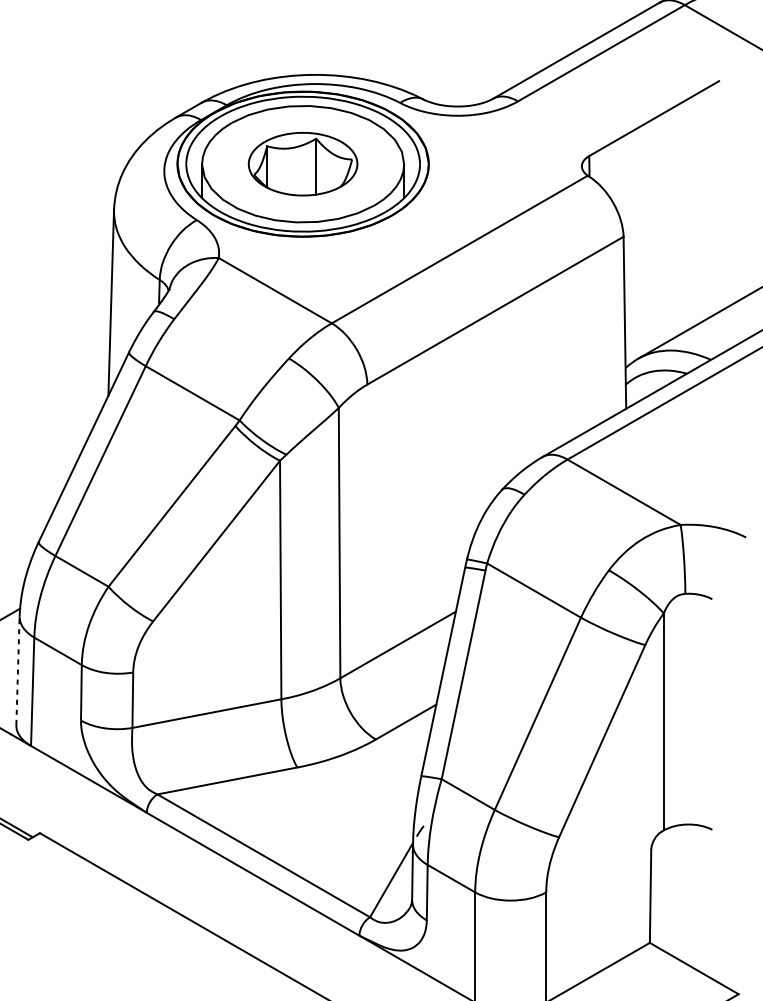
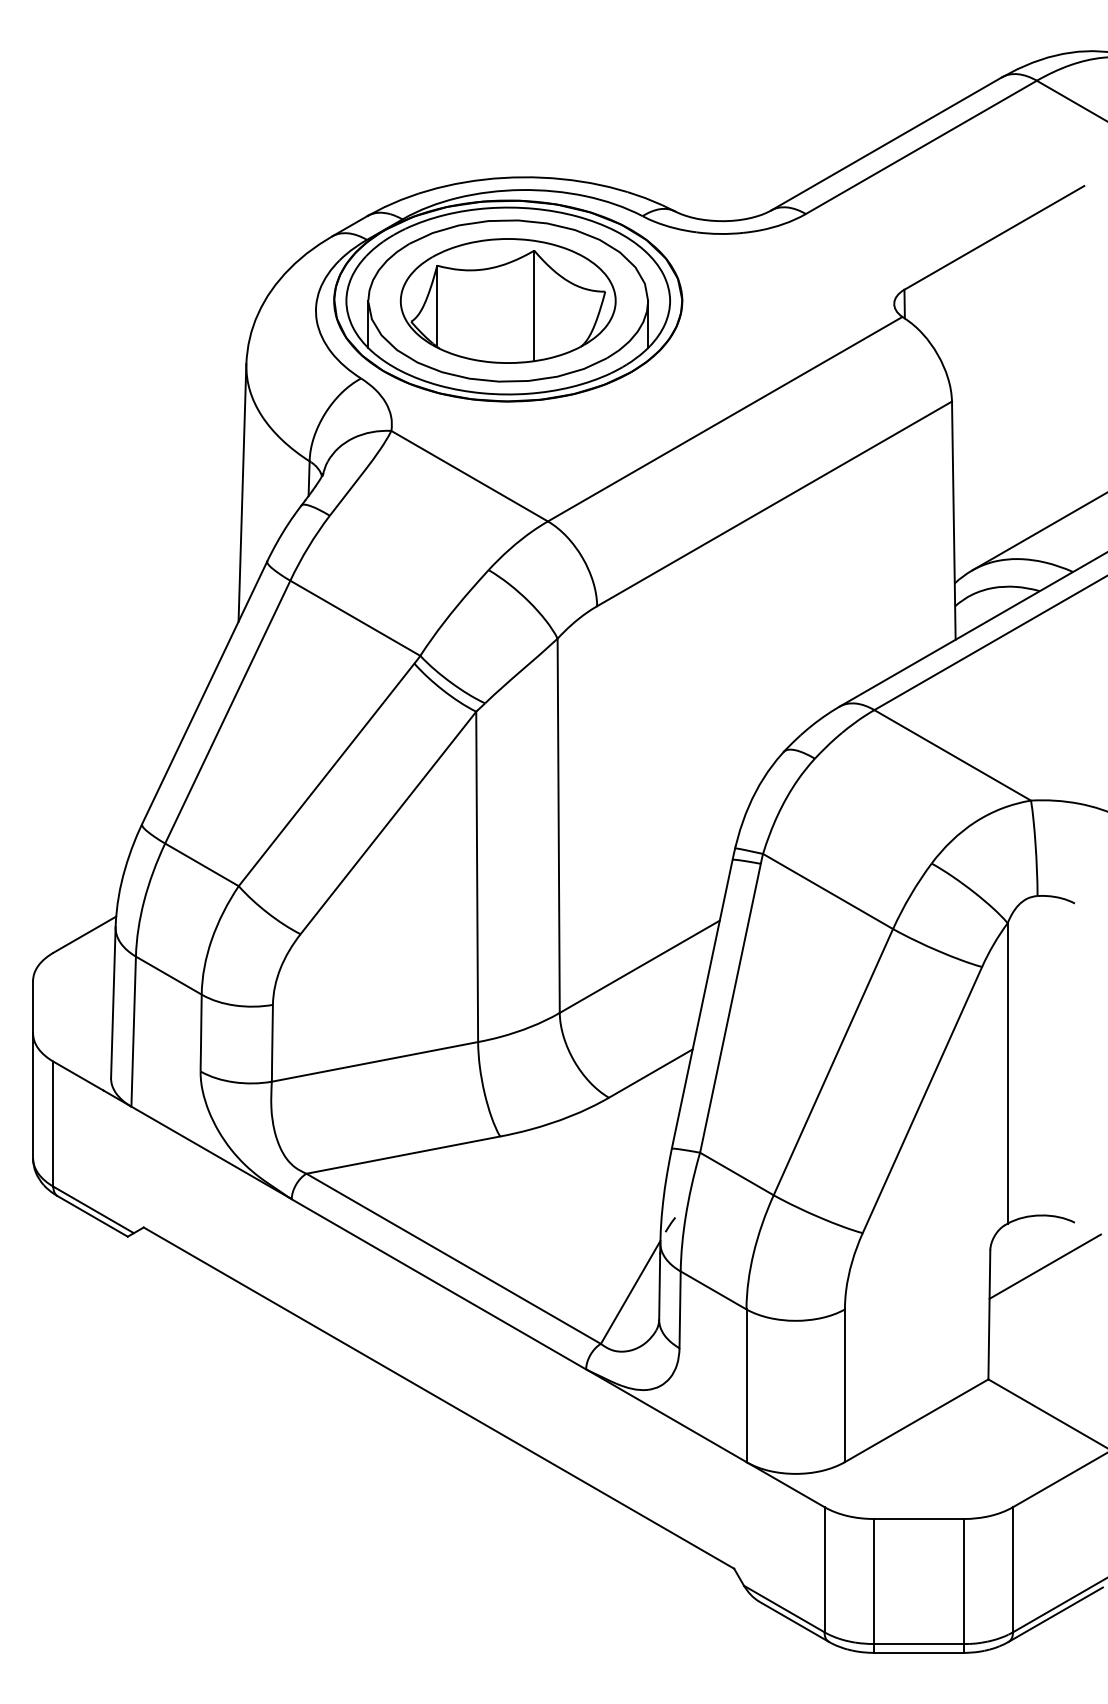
part: (302, 163) -> (507, 300), size x1.43
line: (18, 670) -> (113, 1001), dashed -> solid
line: (690, 861) -> (1044, 1266), added

